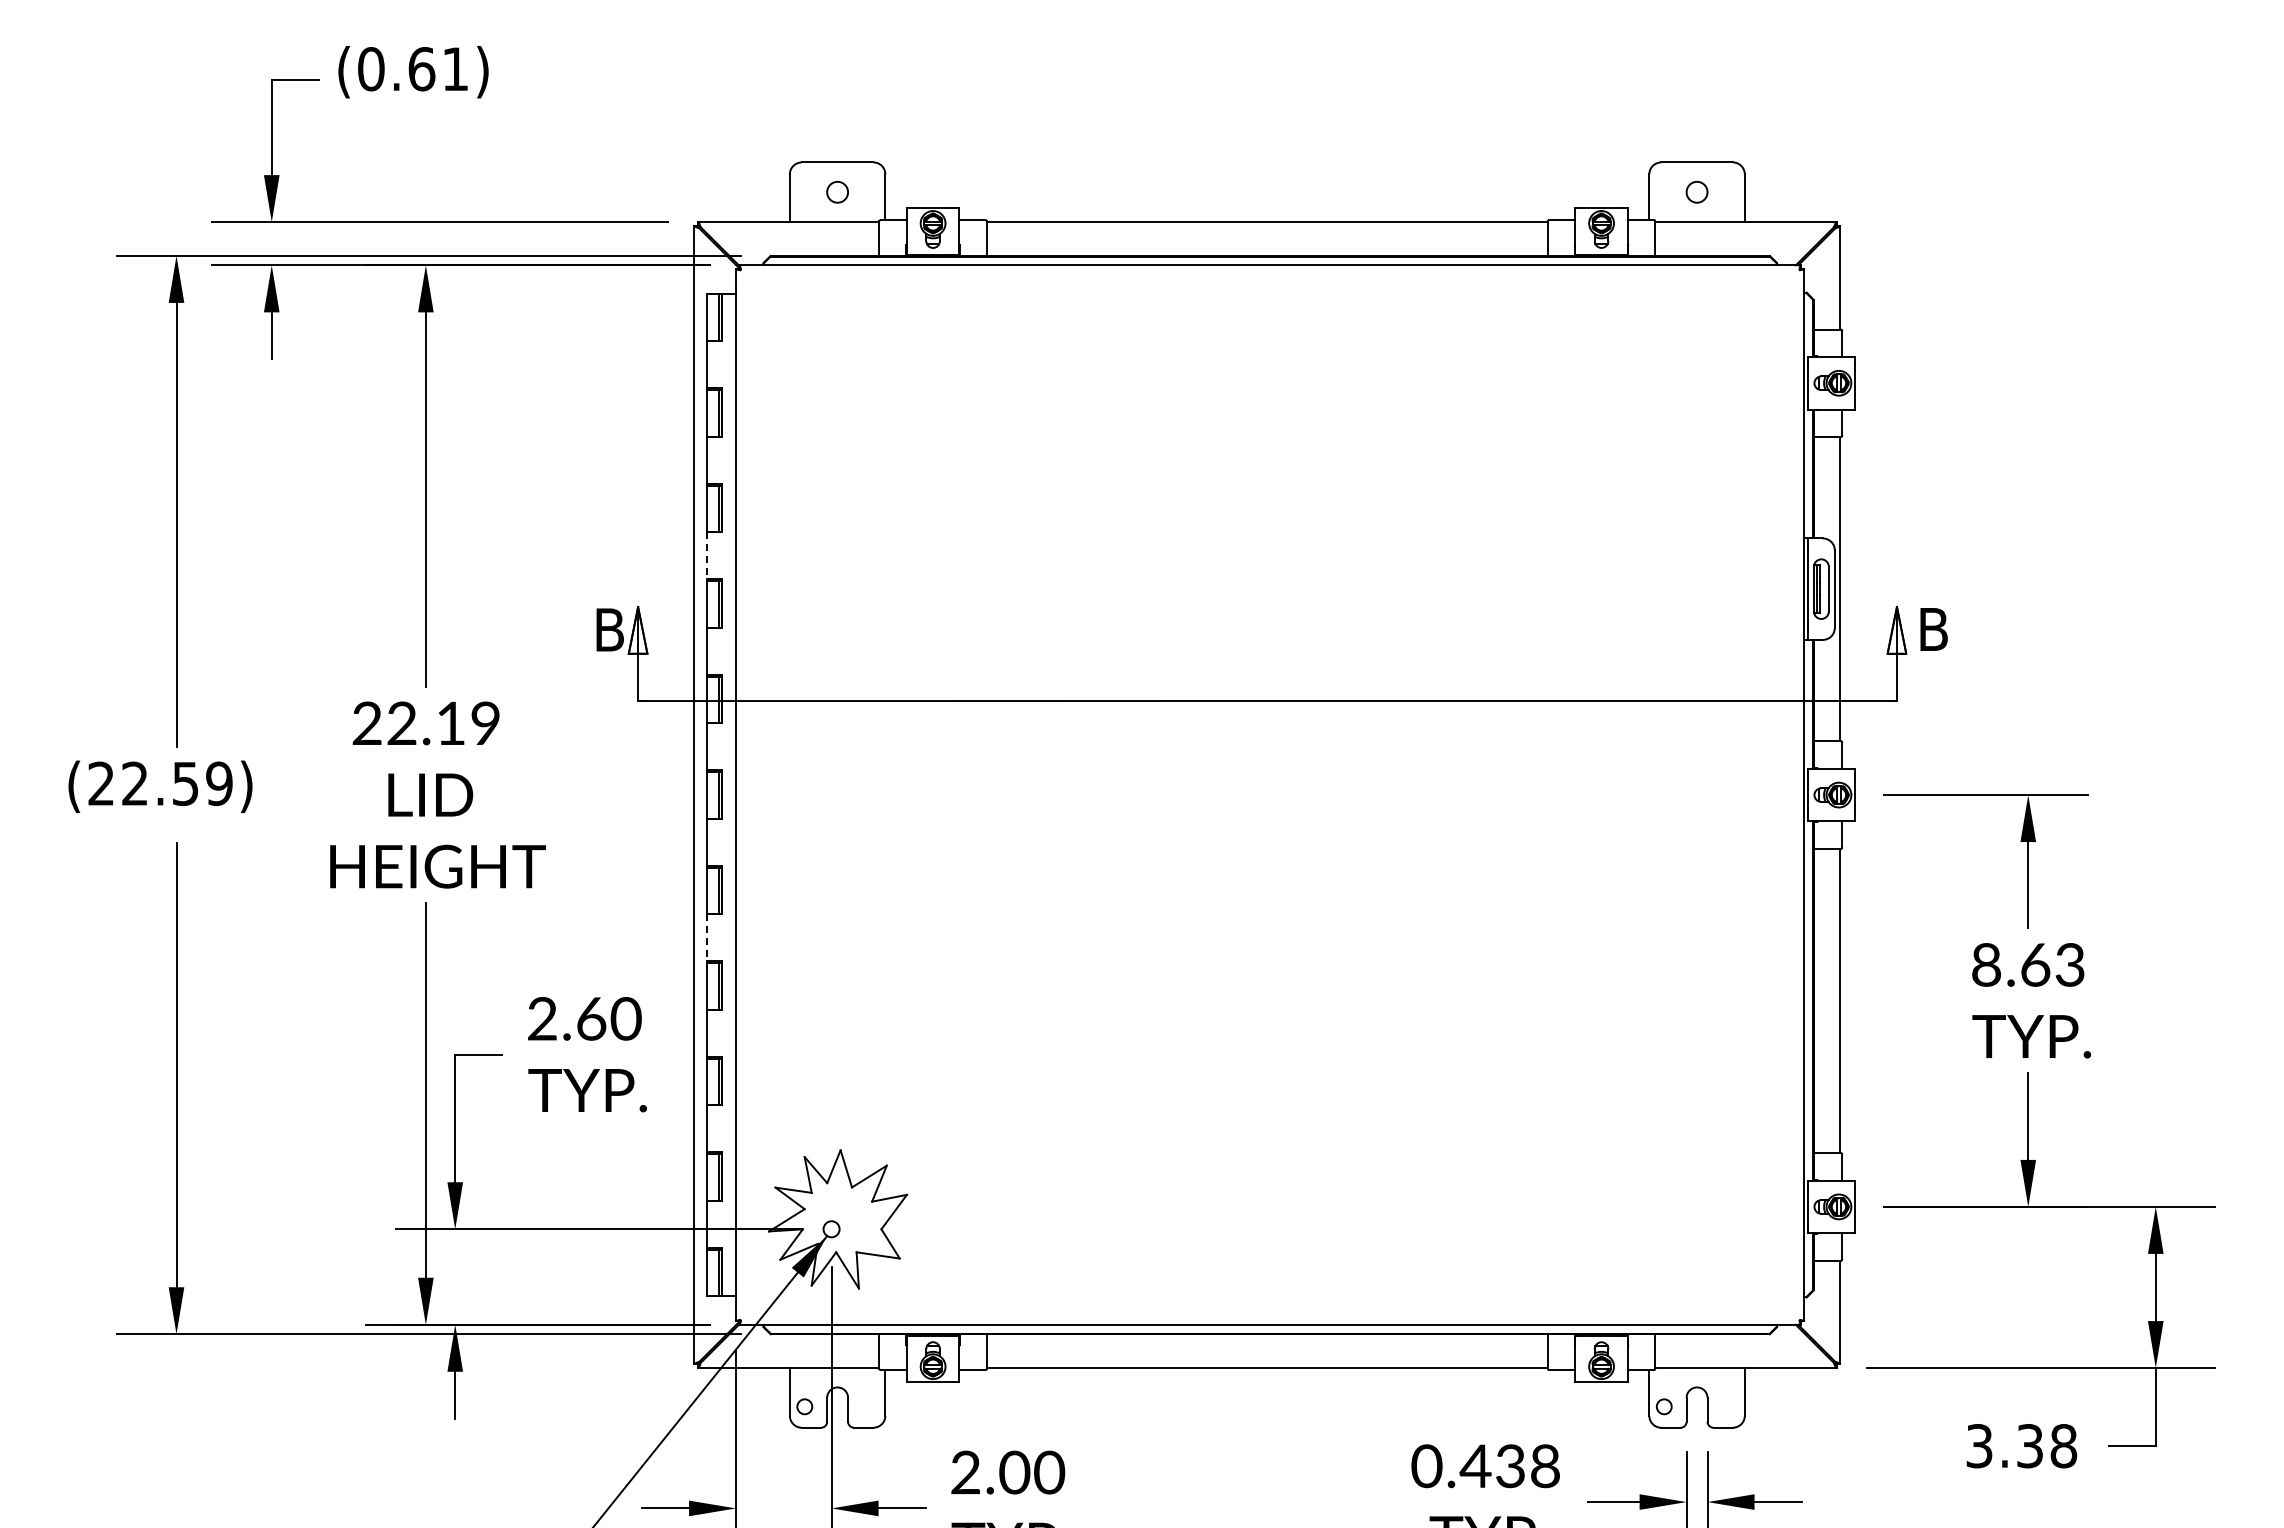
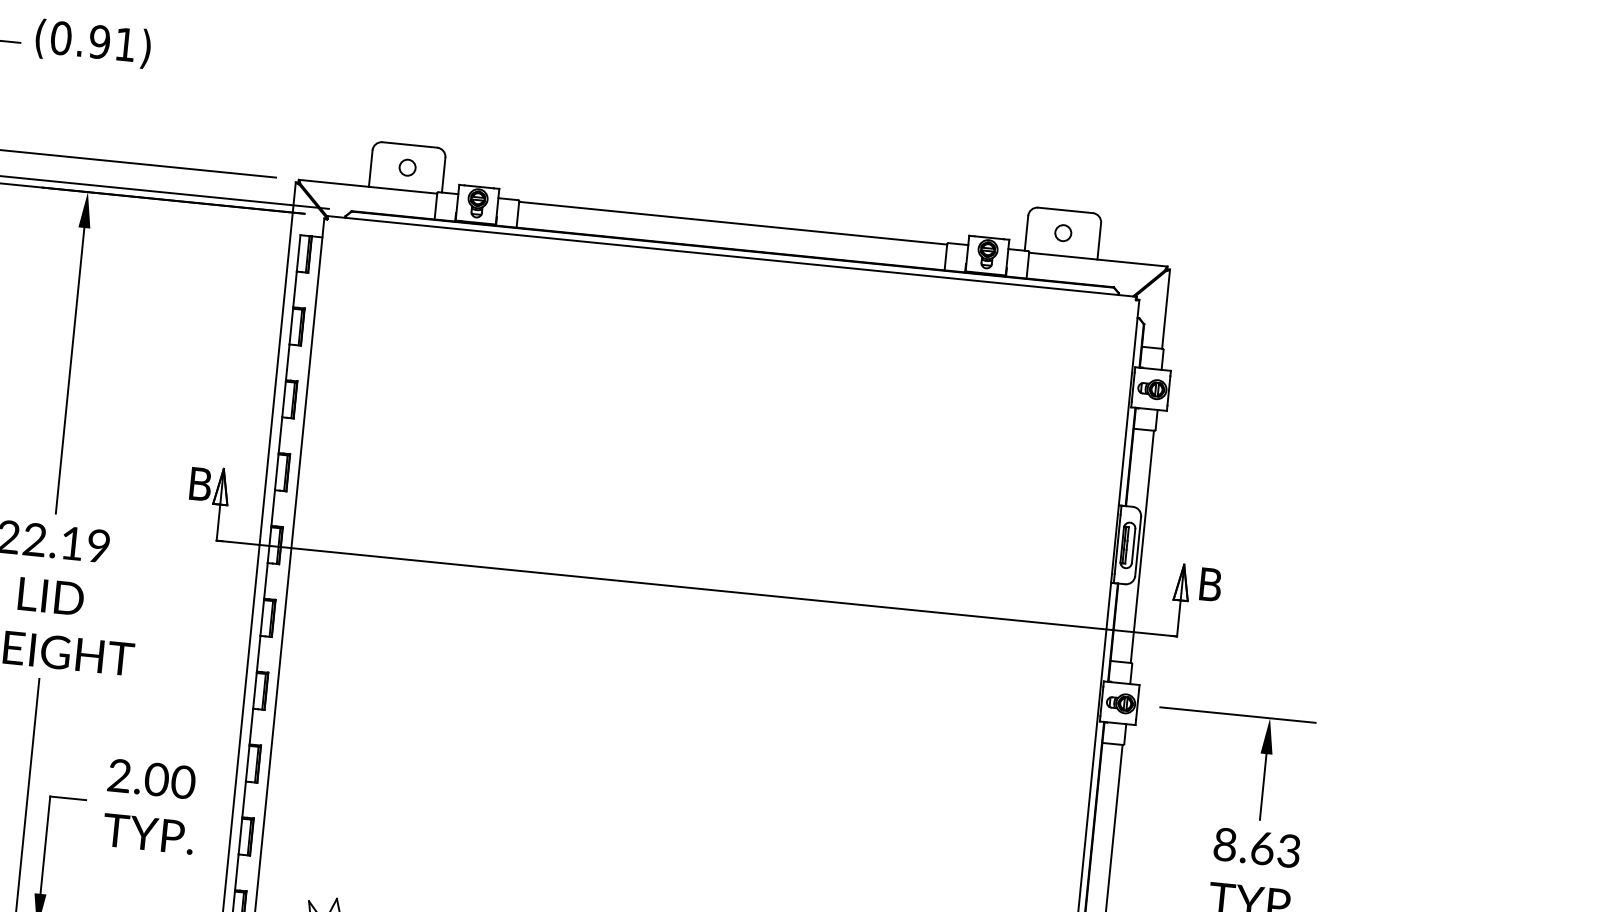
text: (421, 69) -> (99, 42), (0.61) -> (0.91)
line: (707, 556) -> (280, 435), dashed -> solid
line: (707, 938) -> (251, 727), dashed -> solid
text: (591, 1018) -> (156, 779), 2.60 -> 2.00

